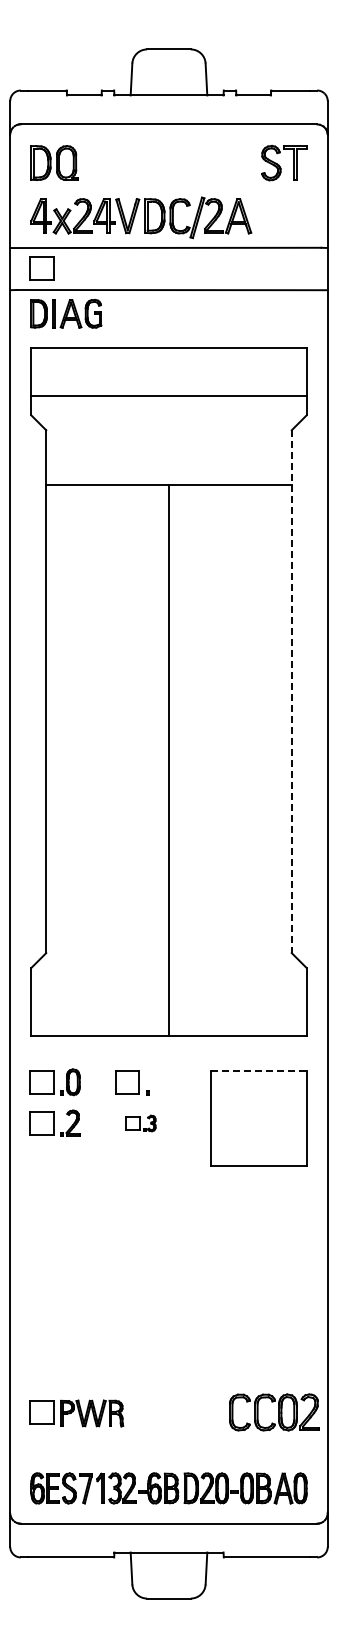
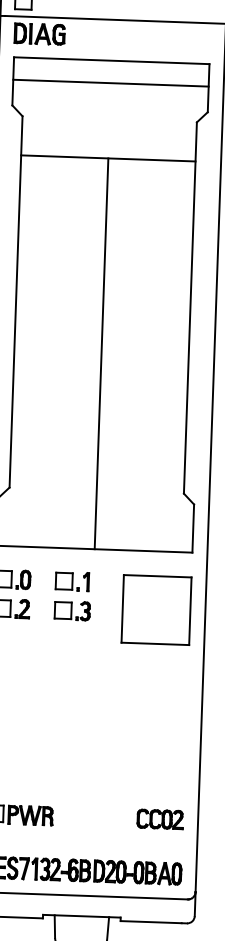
line: (168, 396) -> (110, 83), moved
line: (291, 692) -> (190, 308), dashed -> solid
line: (258, 1070) -> (157, 576), dashed -> solid
part: (158, 1081) -> (86, 581), added
part: (140, 1123) -> (72, 610), size x1.67
part: (274, 1412) -> (160, 819), size x0.71

